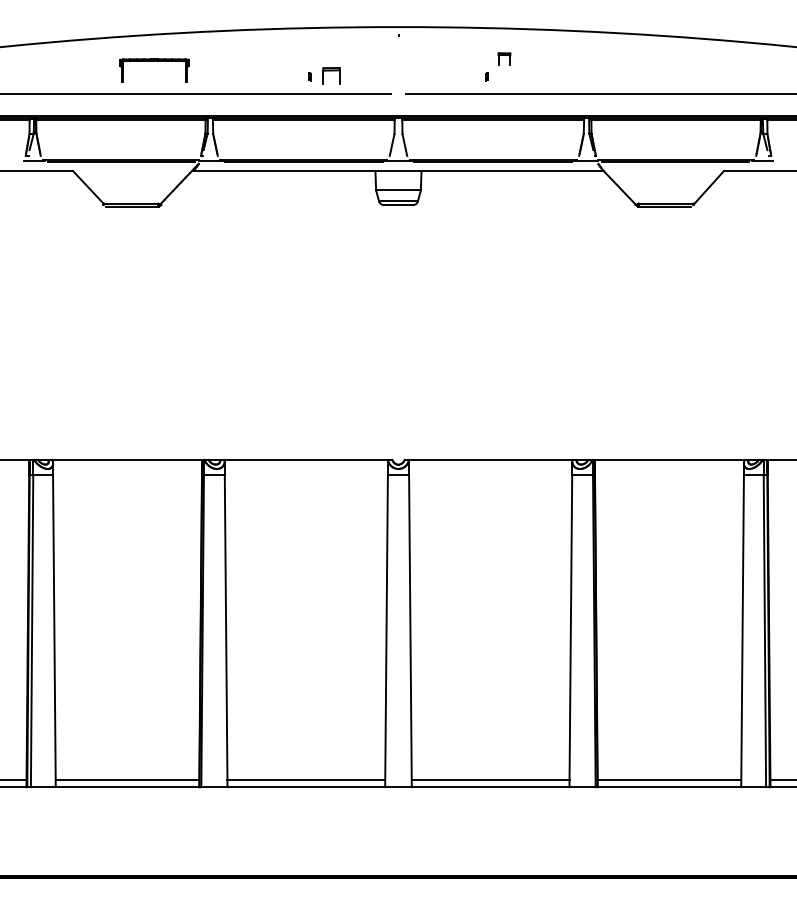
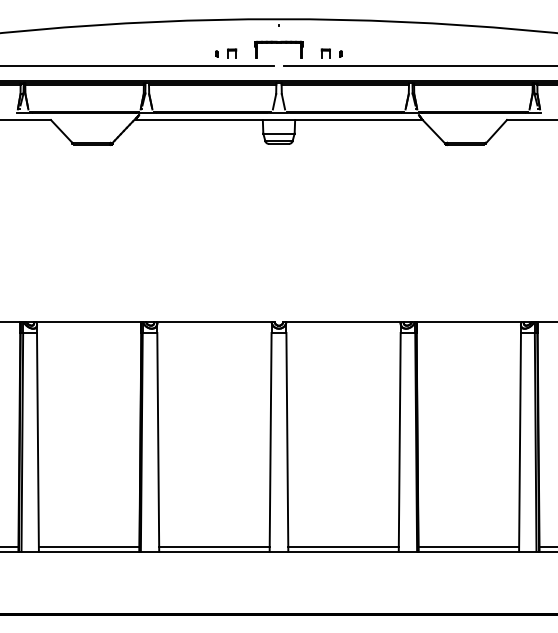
part: (504, 58) -> (325, 53), moved
part: (154, 61) -> (279, 43), moved
part: (331, 75) -> (232, 53), size x0.71

